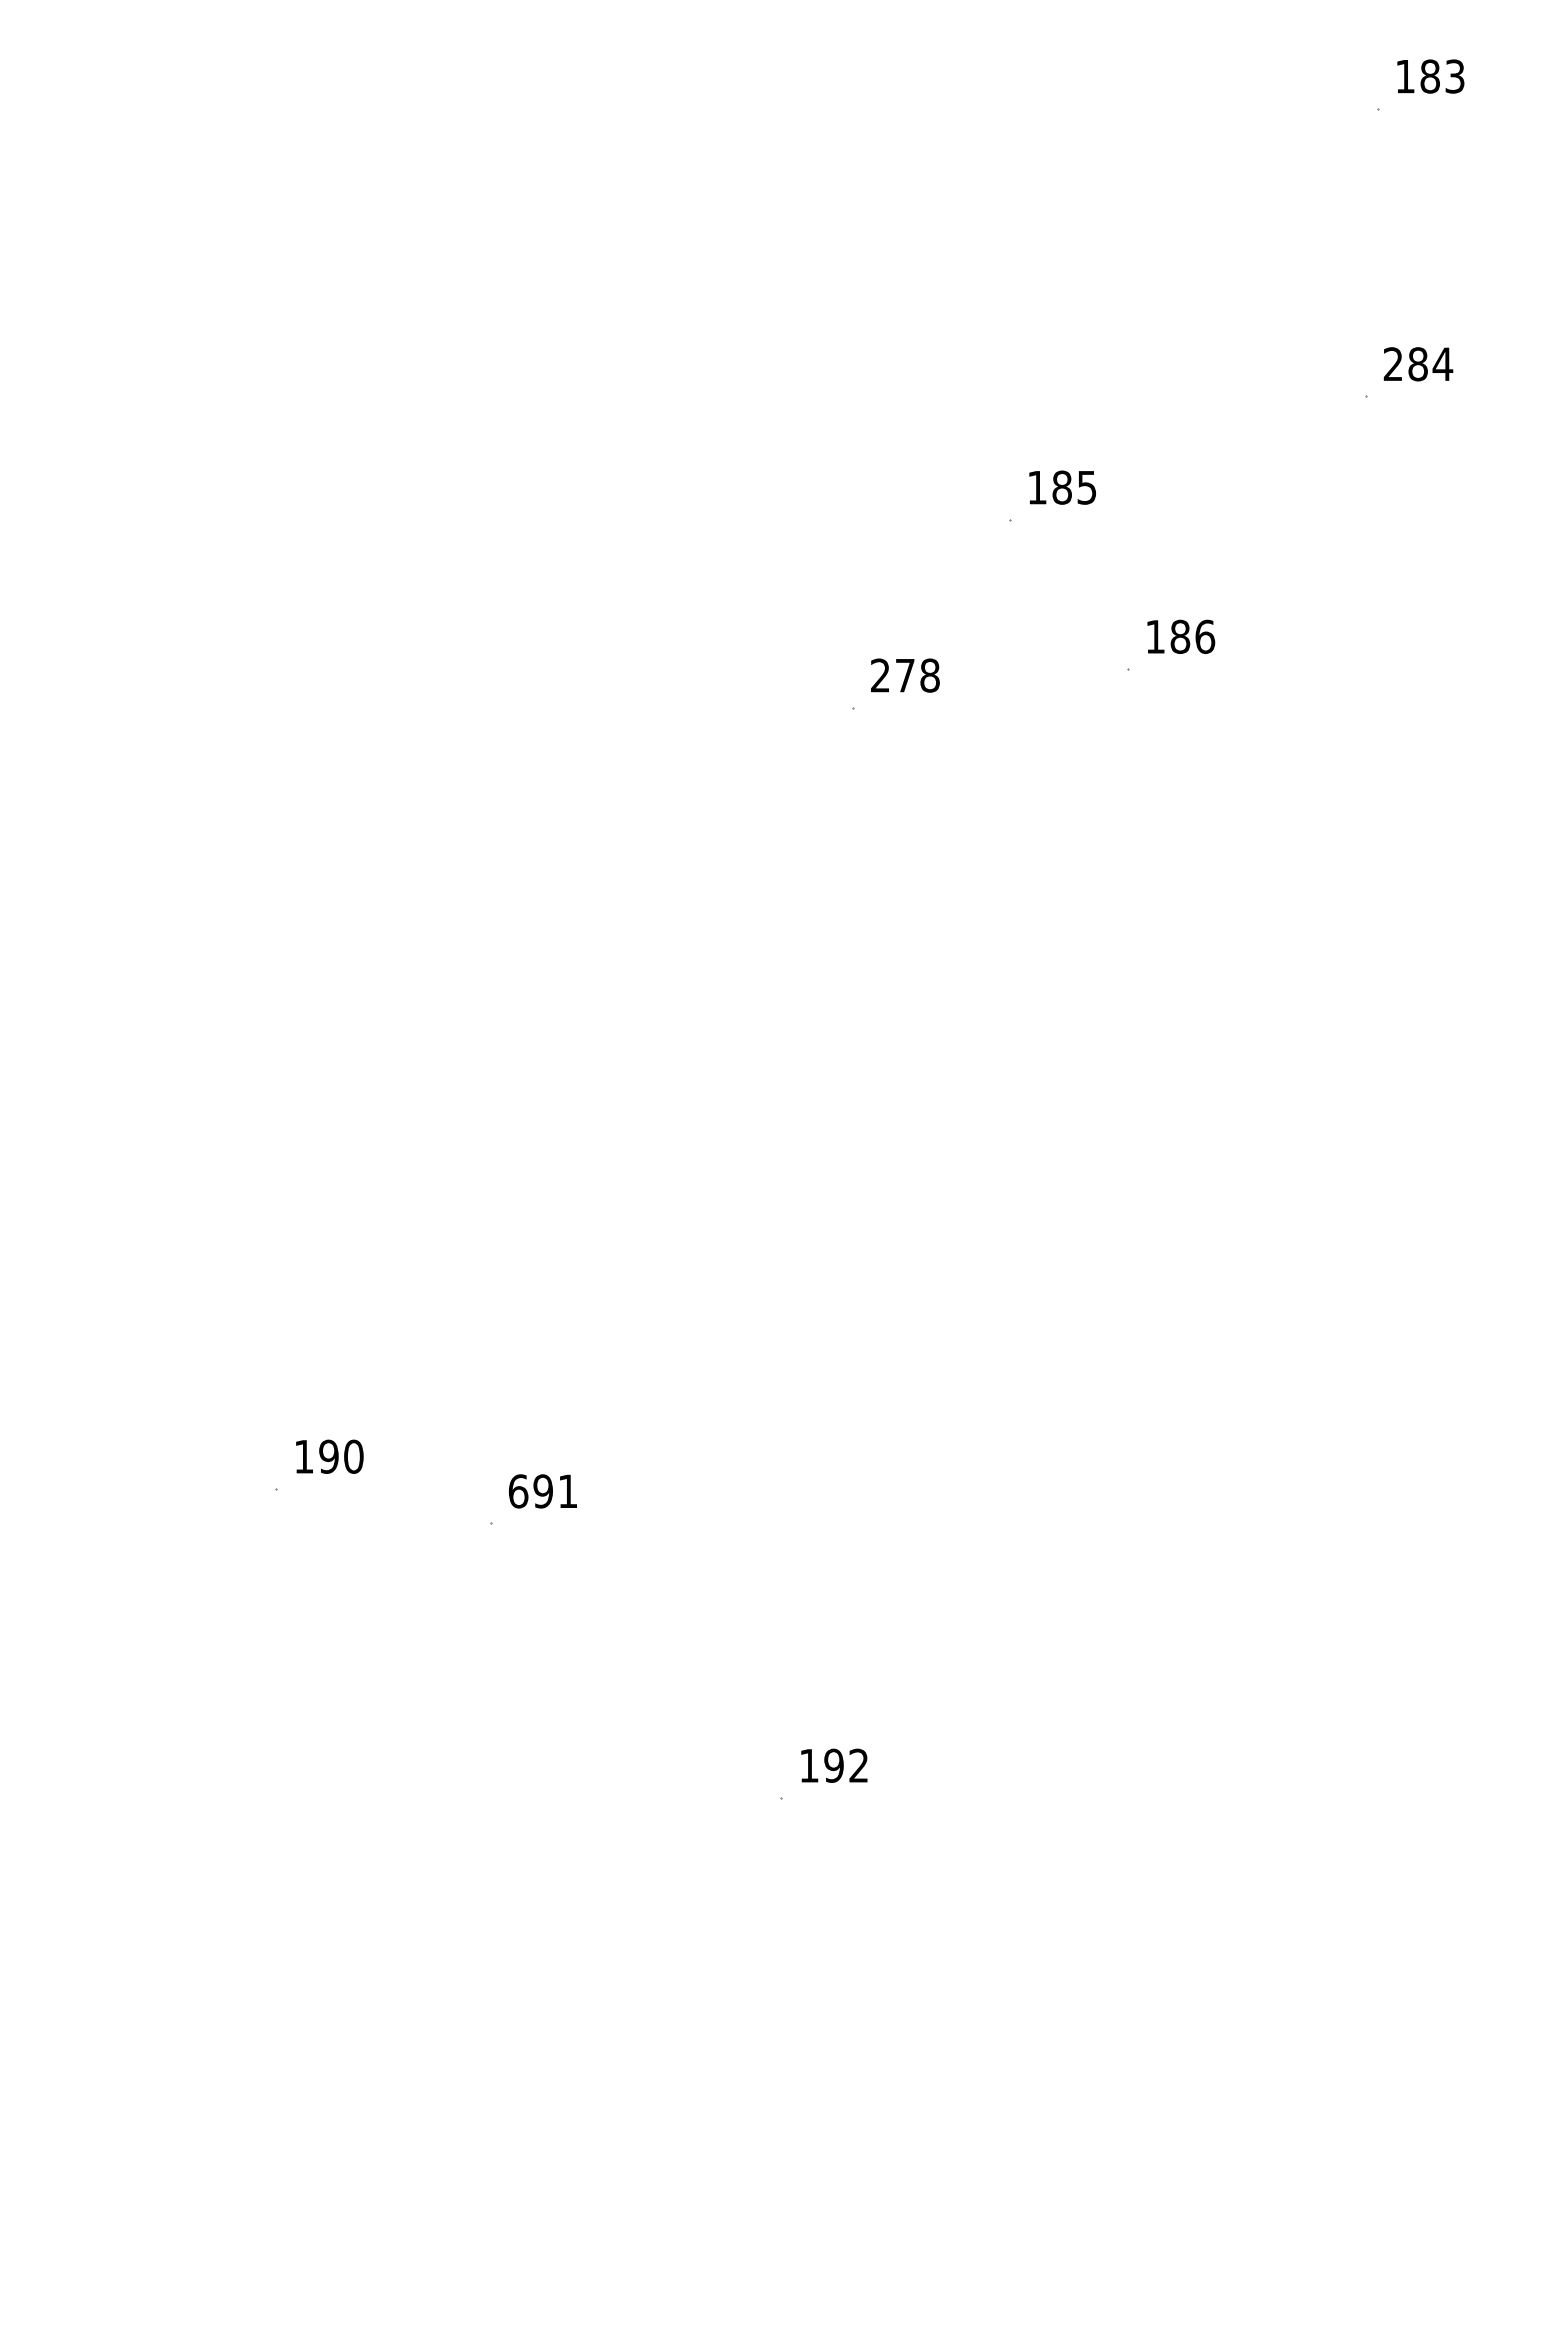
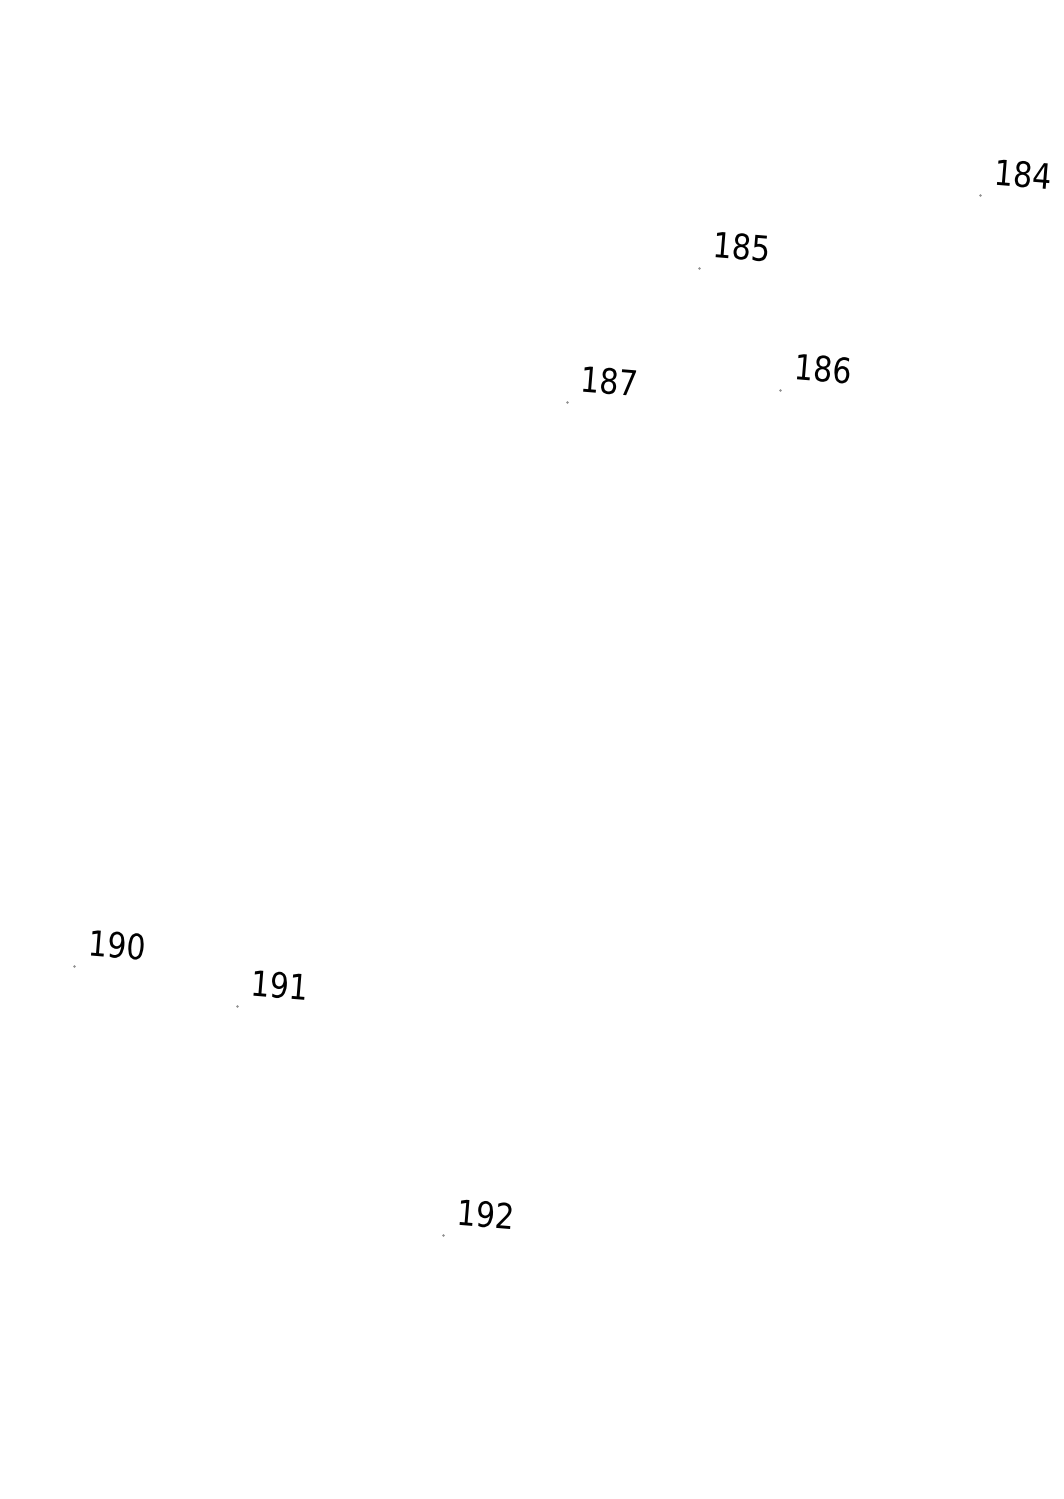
text: (1392, 363) -> (1003, 171), 284 -> 184
text: (905, 675) -> (609, 380), 278 -> 187
text: (518, 1491) -> (260, 983), 691 -> 191

